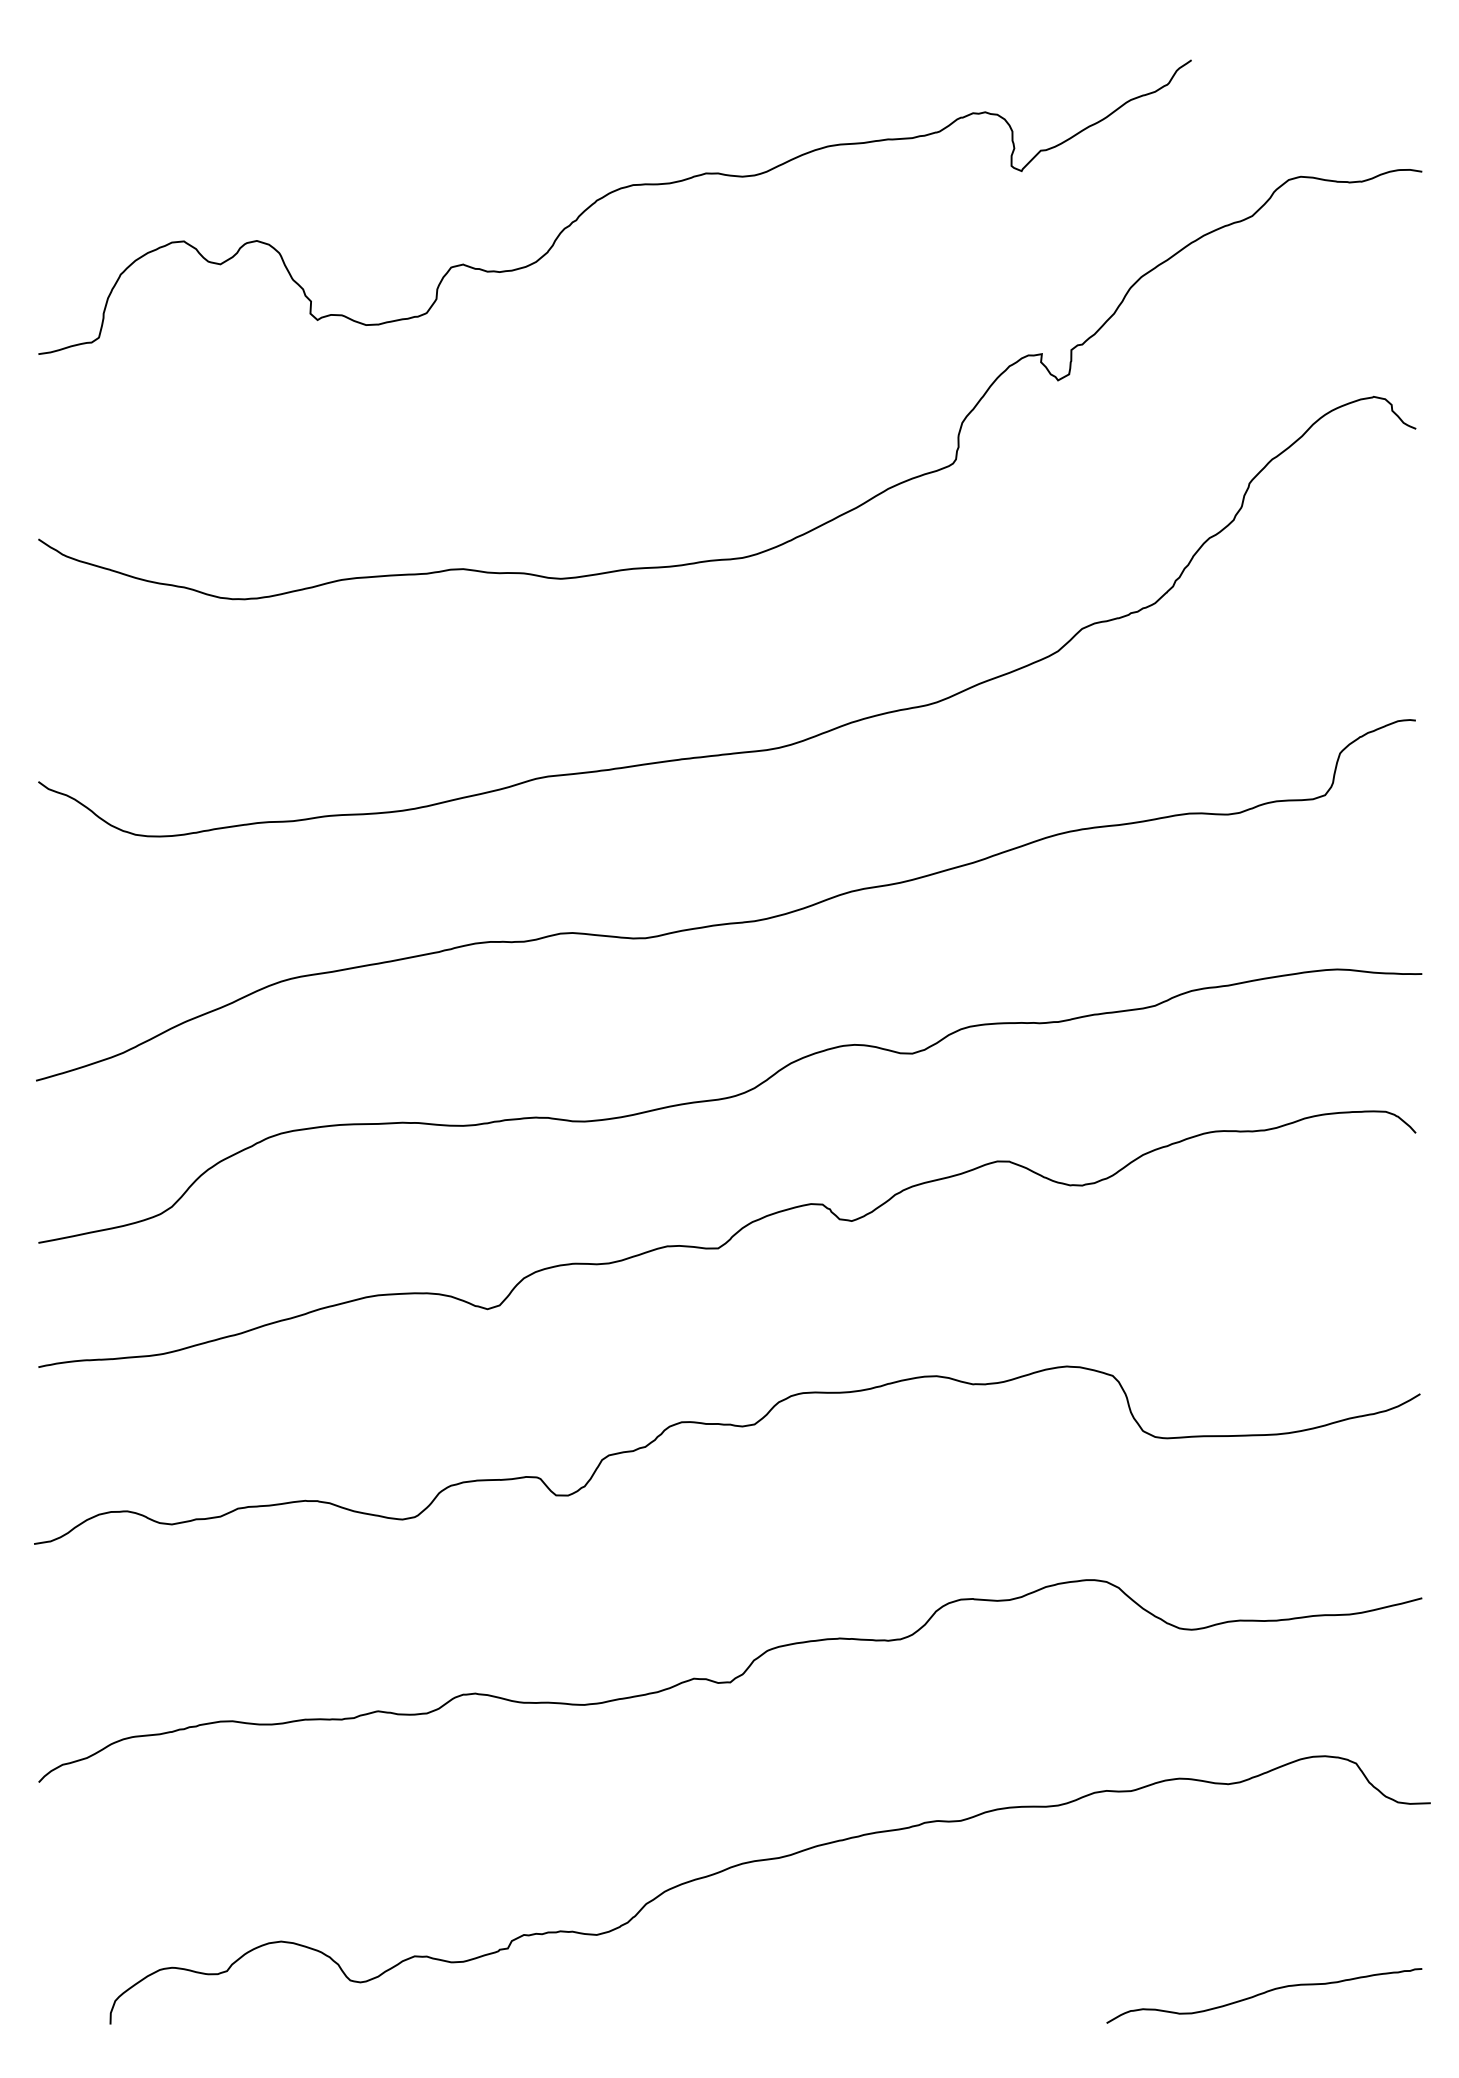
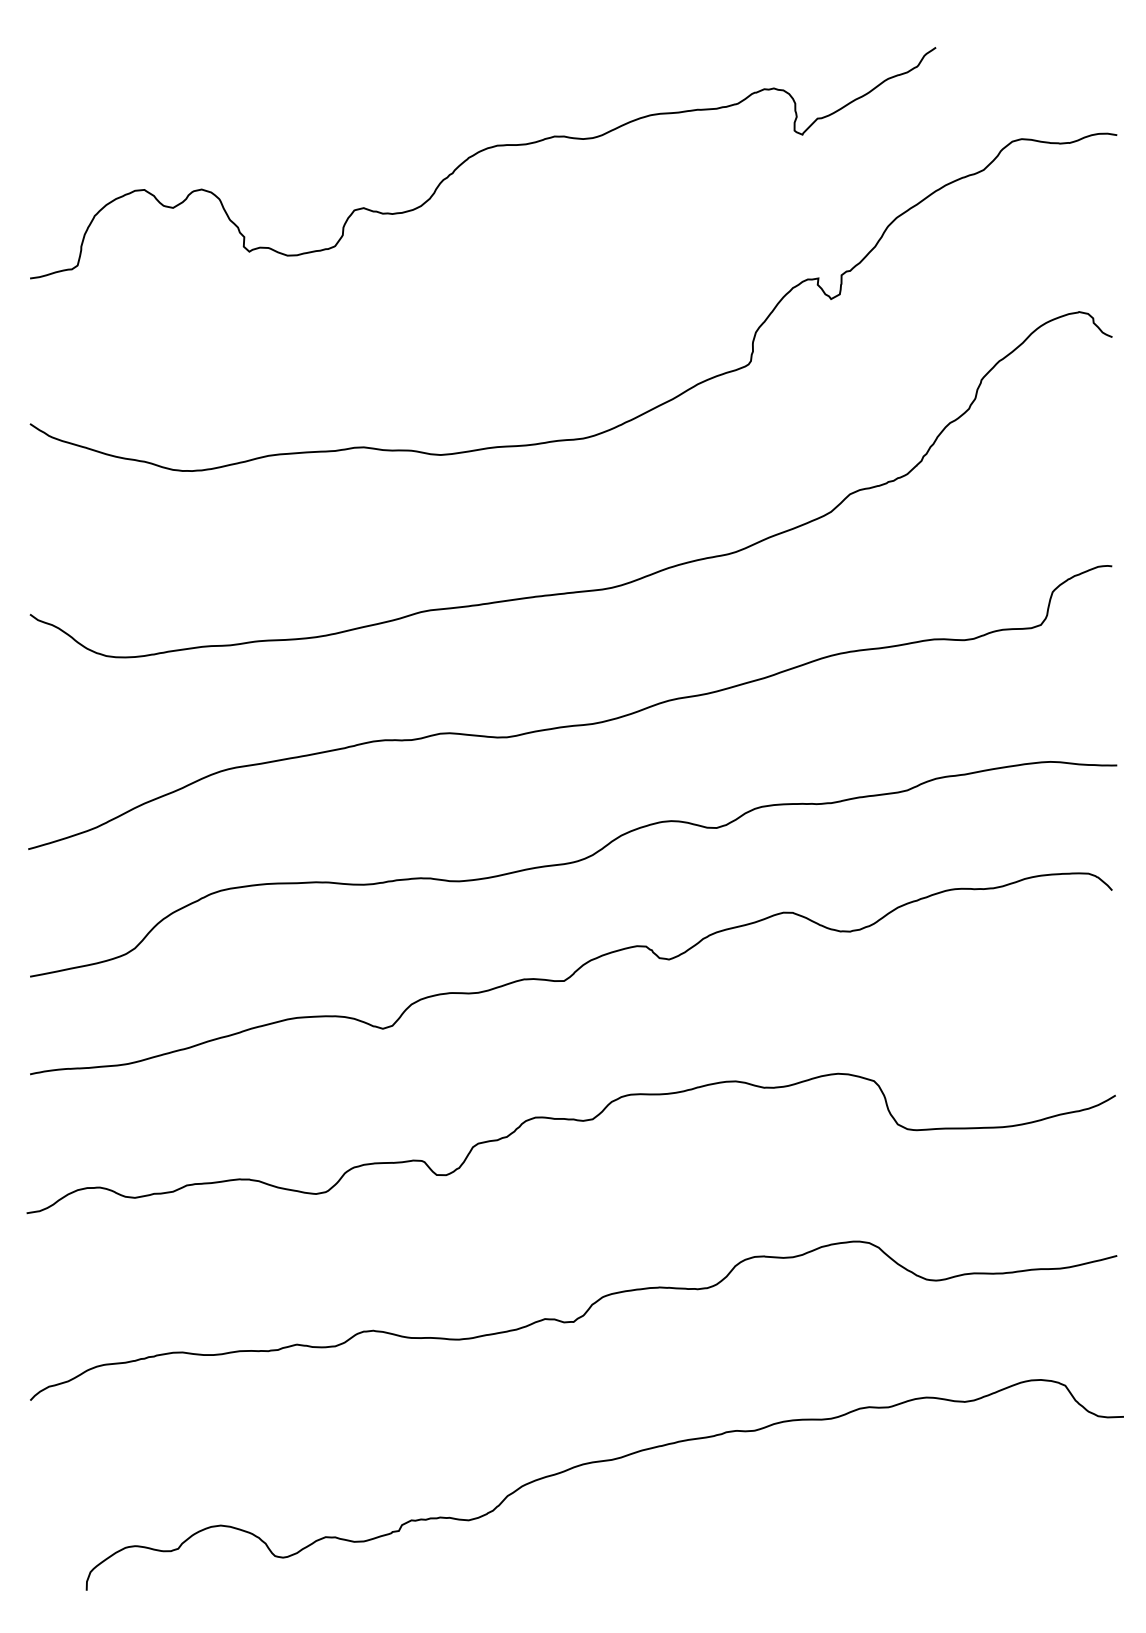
curve: (1263, 1994) -> (992, 1567), removed

